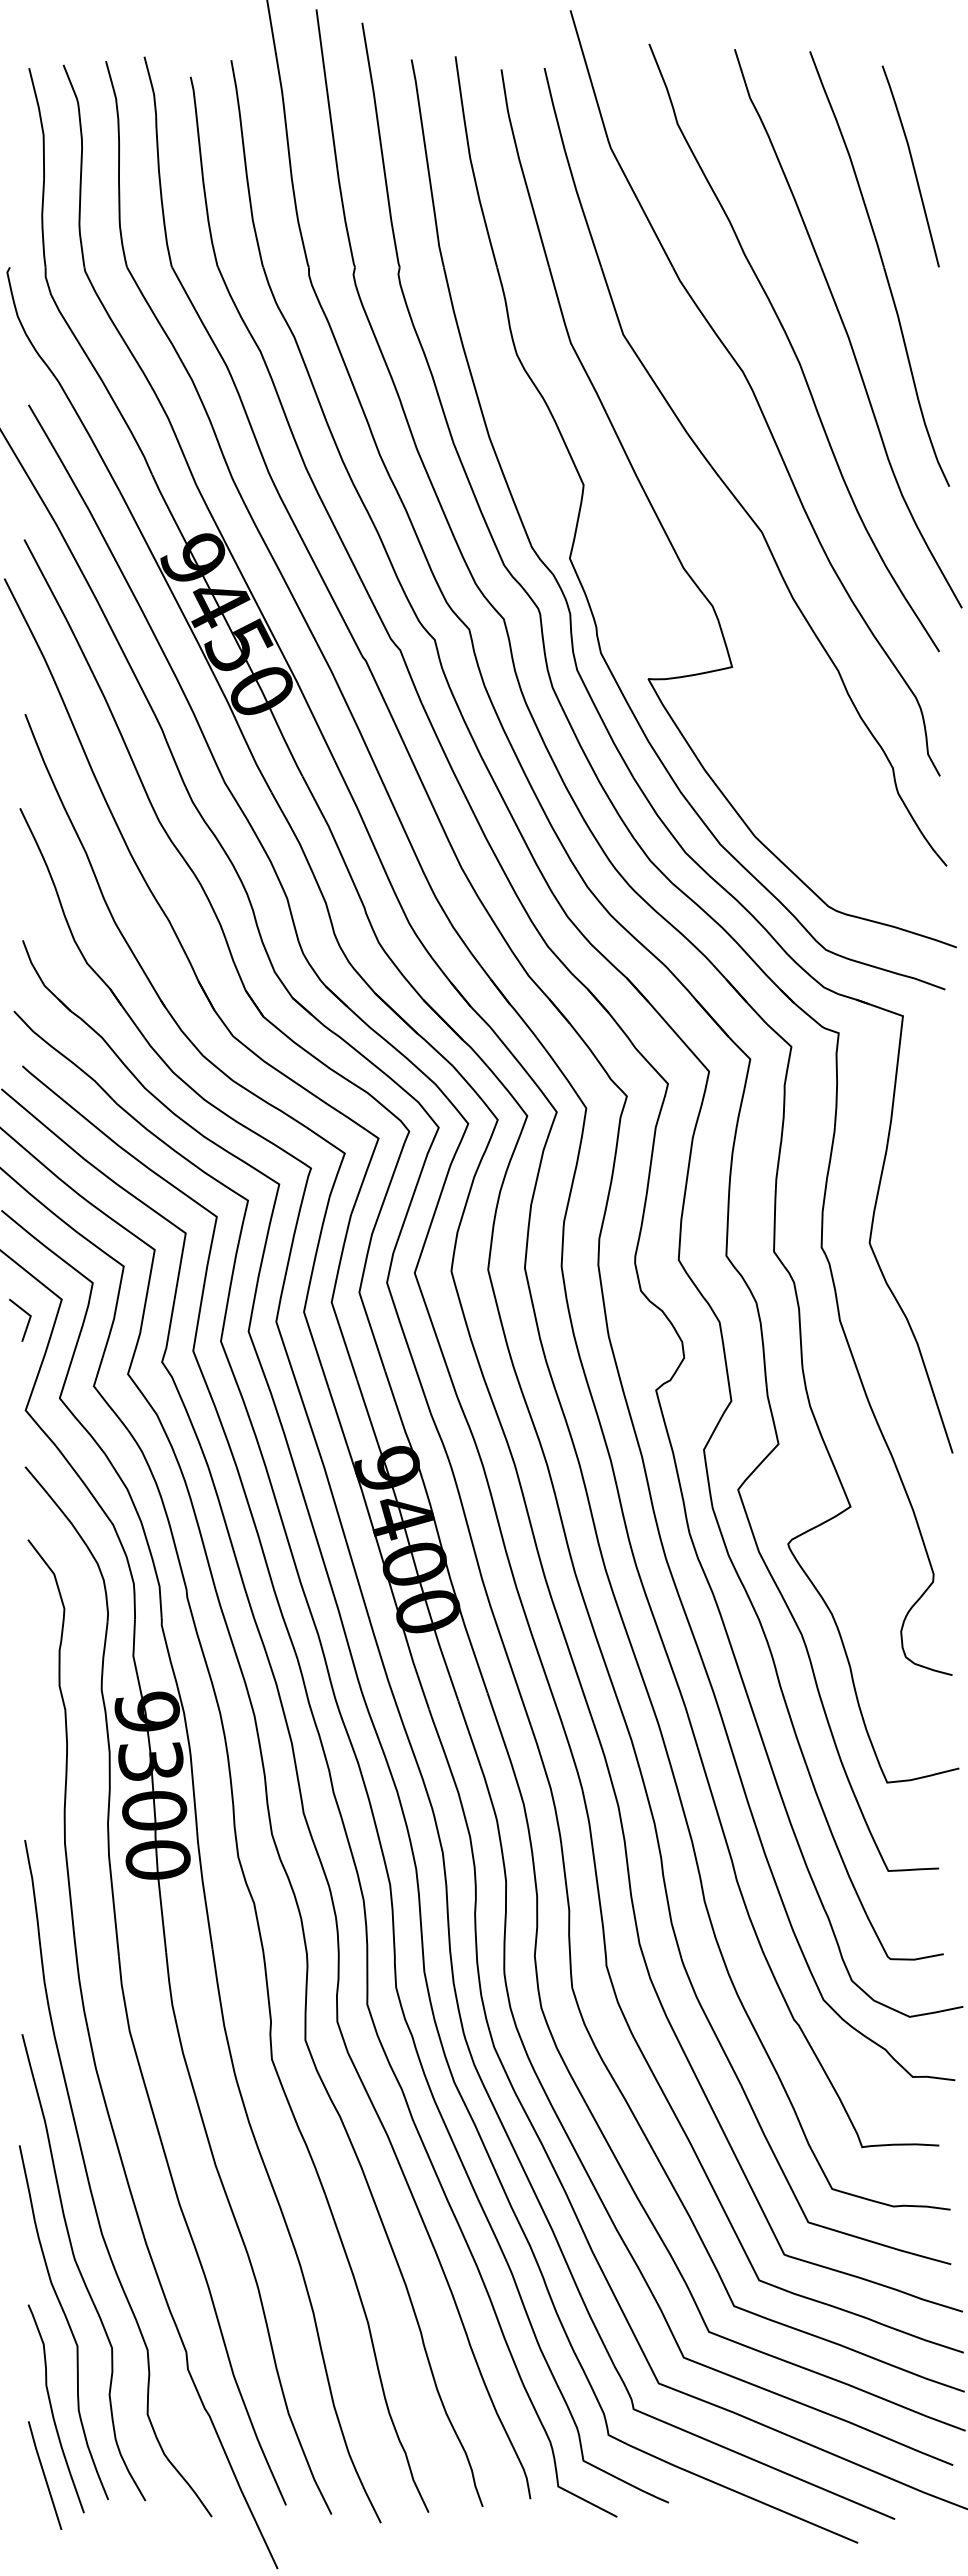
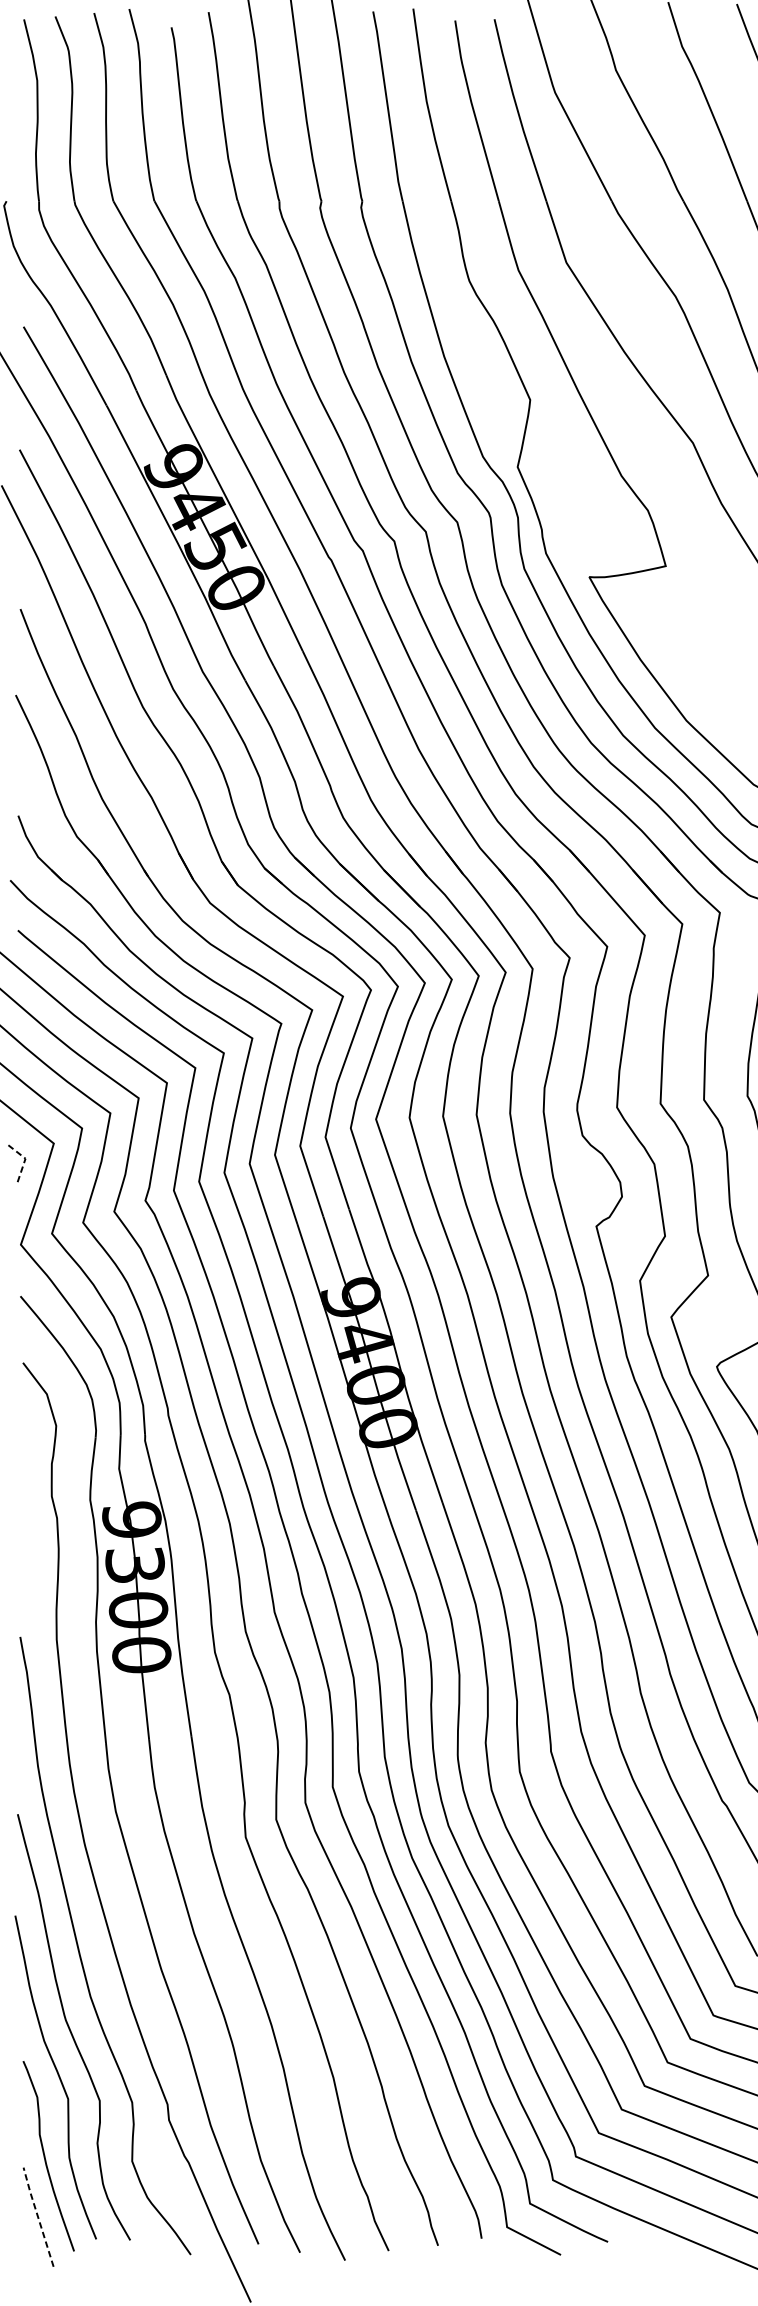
line: (30, 1316) -> (25, 1159), solid -> dashed
line: (44, 2474) -> (38, 2216), solid -> dashed

